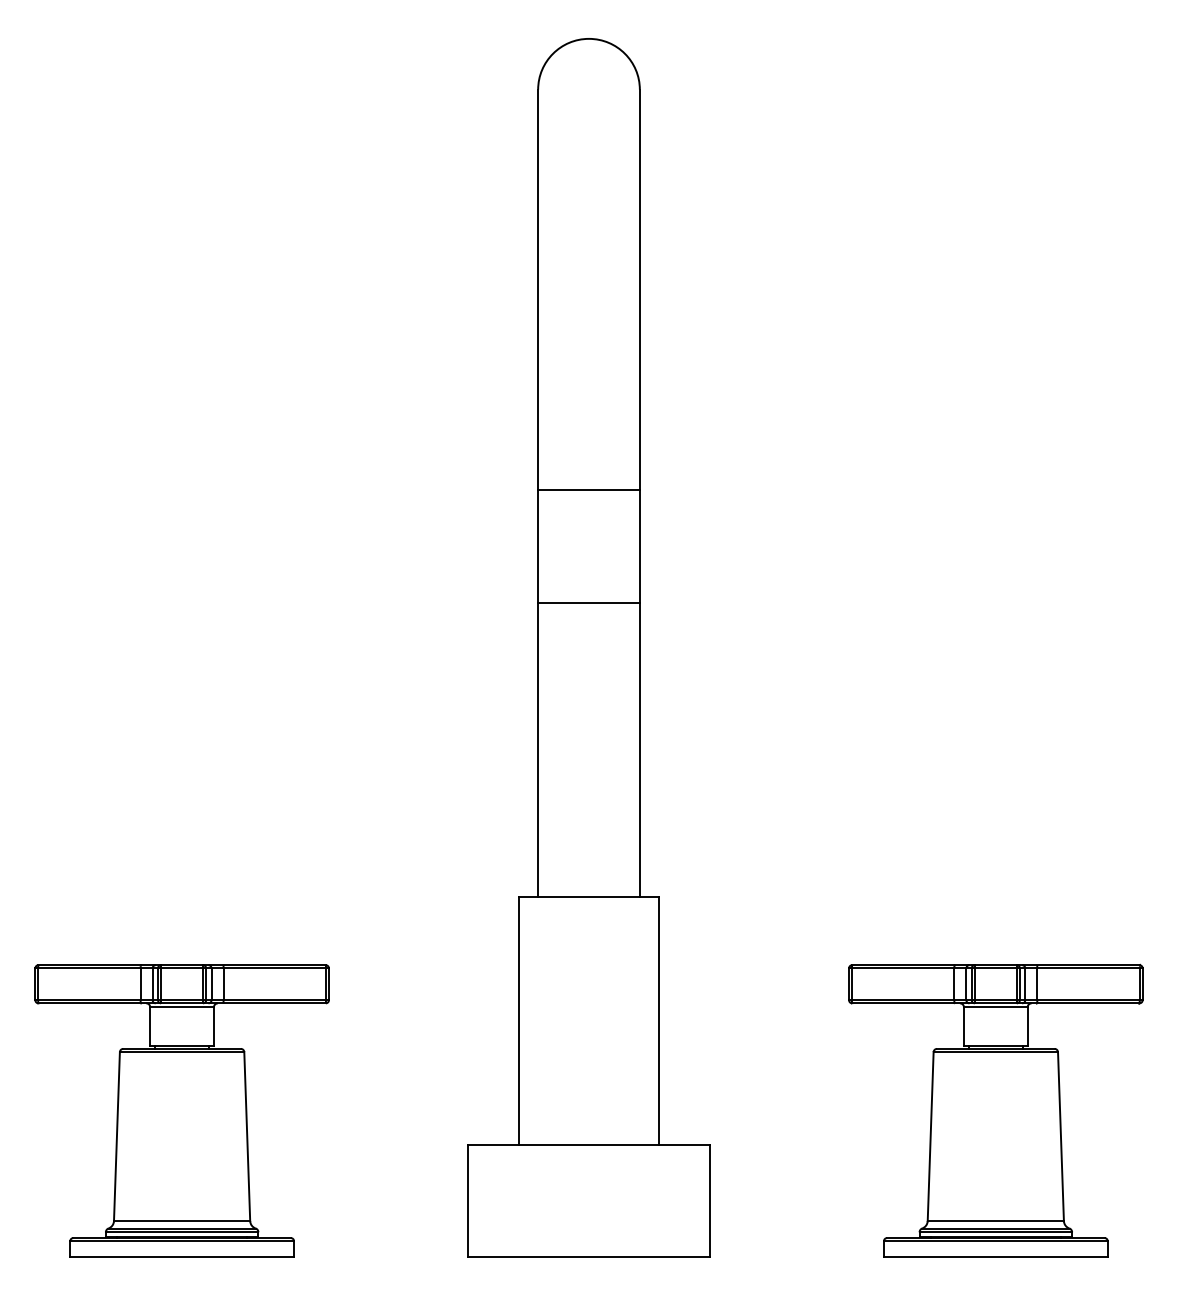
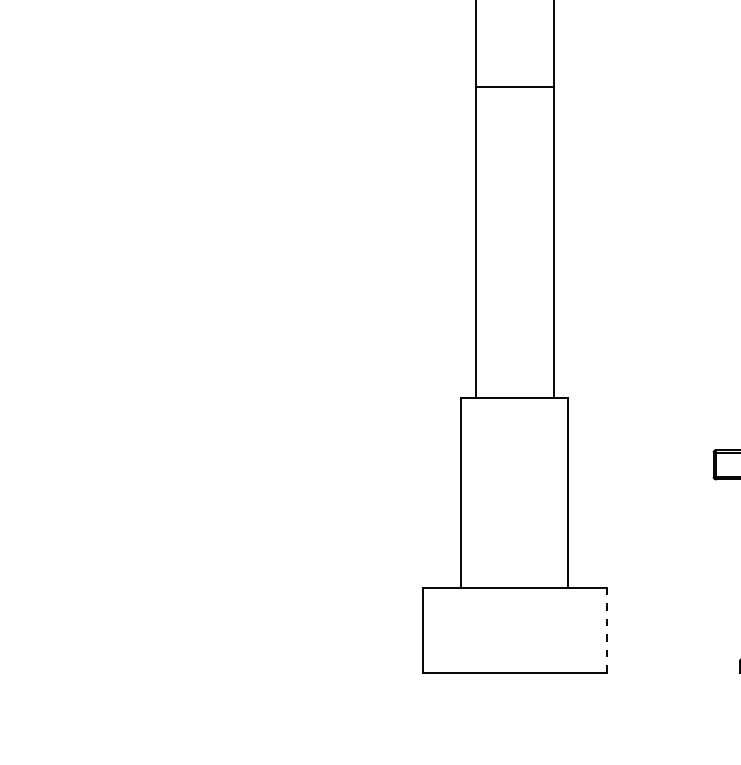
line: (588, 603) -> (514, 173), removed
part: (181, 1110) -> (203, 561), removed
line: (709, 1201) -> (606, 630), solid -> dashed

